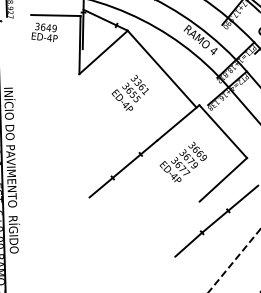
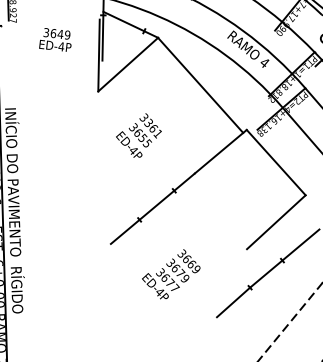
line: (55, 15) -> (68, 18), removed
text: (129, 92) -> (137, 135), moved
text: (182, 161) -> (170, 273), moved

